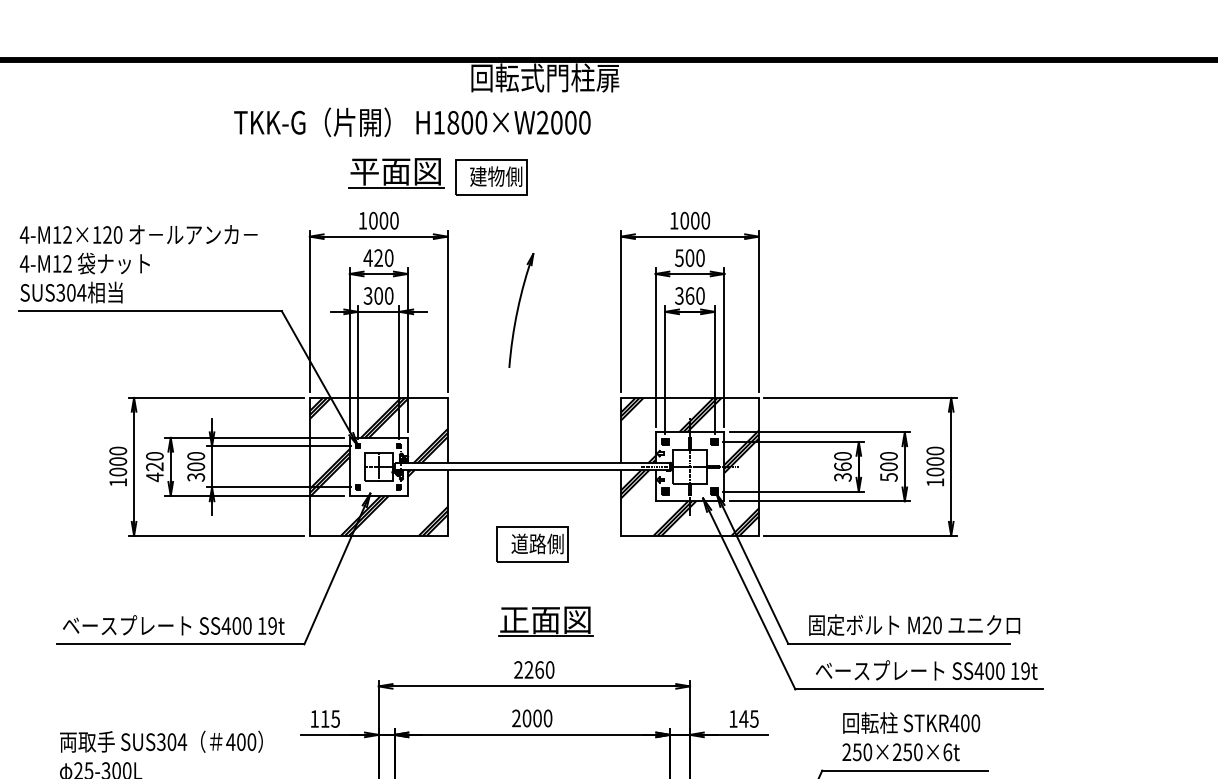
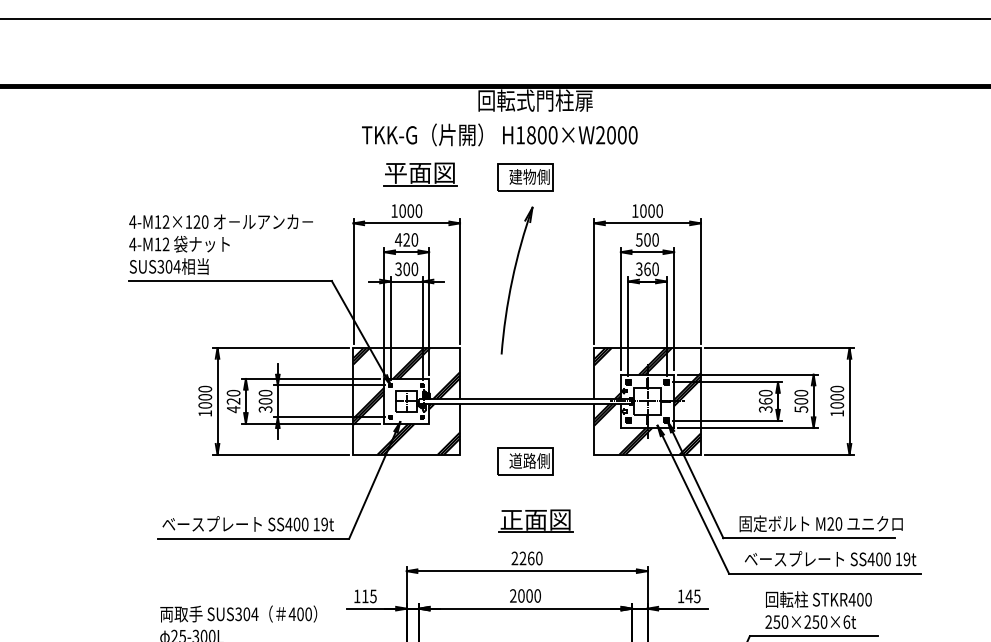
text: (412, 121) -> (499, 134), moved
part: (490, 177) -> (525, 177), moved
part: (520, 310) -> (516, 280), size x1.67

